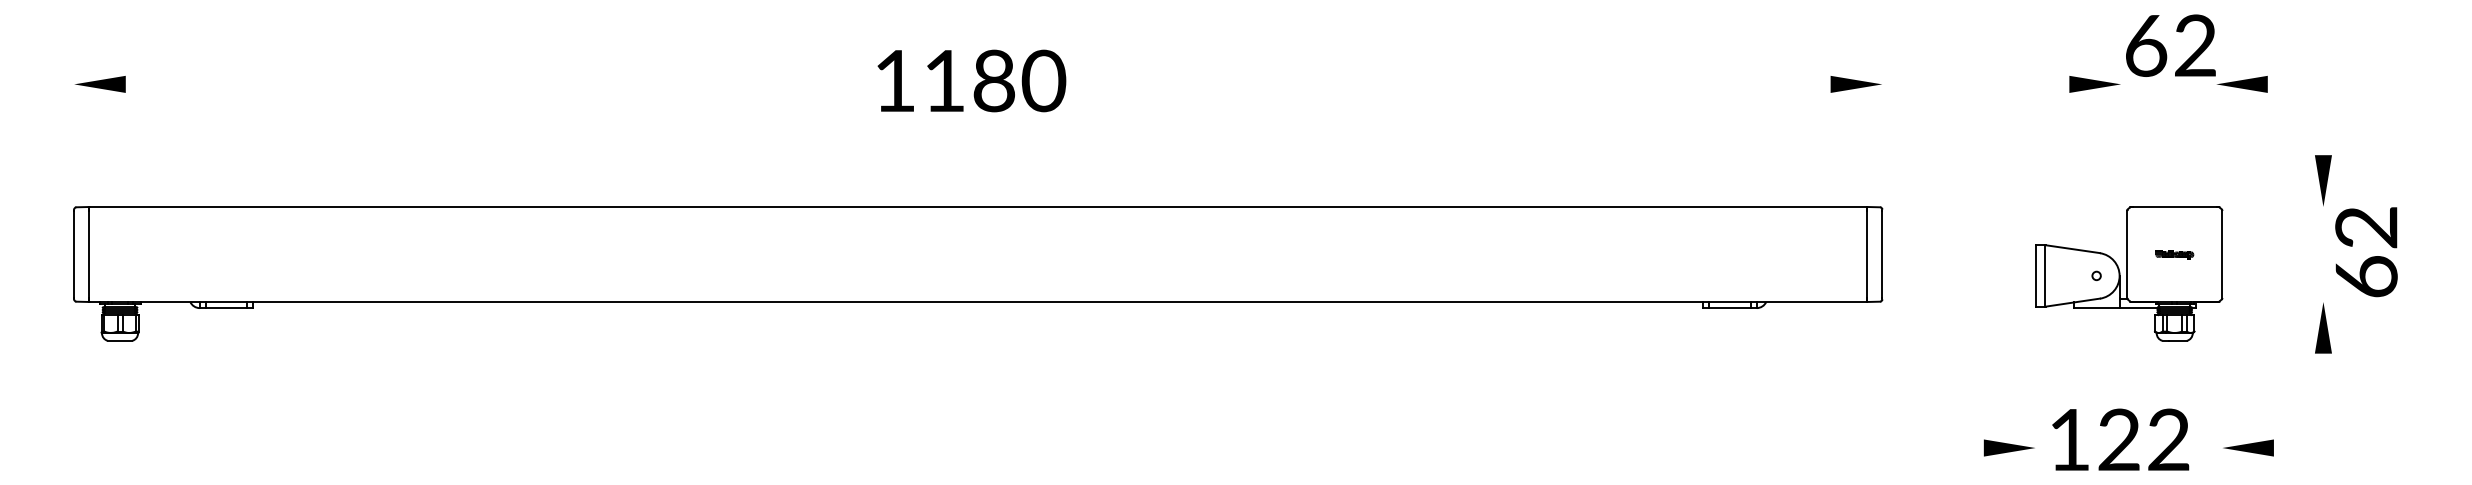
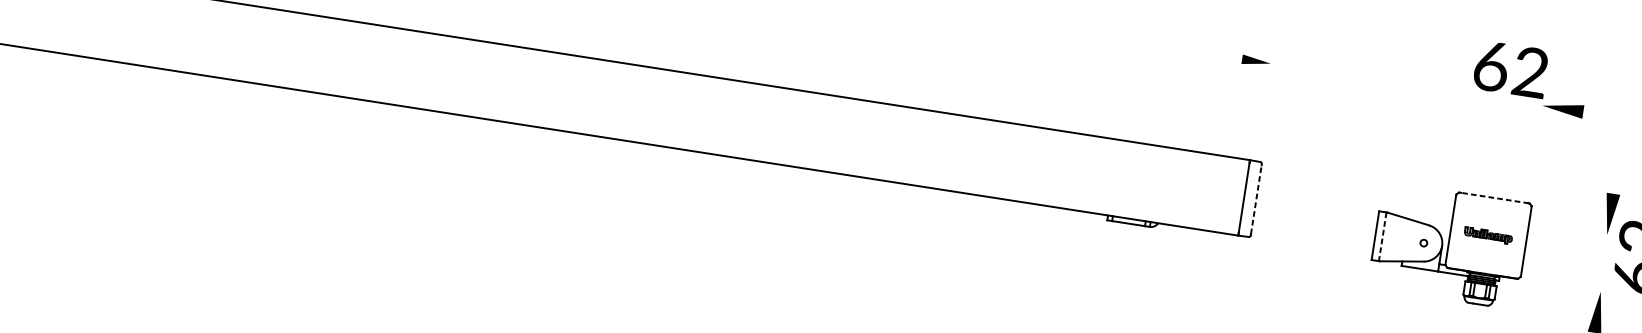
part: (1855, 84) -> (1255, 61), size x0.7
part: (2094, 84) -> (1445, 90), removed
part: (2323, 180) -> (1610, 213), moved
line: (2174, 206) -> (1494, 197), solid -> dashed
line: (1882, 253) -> (1256, 198), solid -> dashed
part: (2174, 254) -> (1488, 235), size x1.6
line: (2044, 275) -> (1382, 236), solid -> dashed

